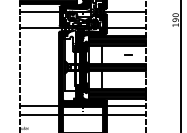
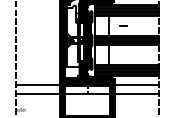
part: (128, 54) -> (123, 25), moved

